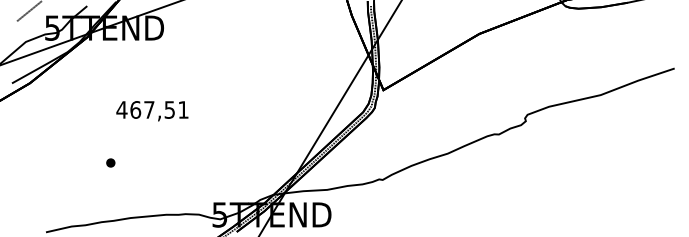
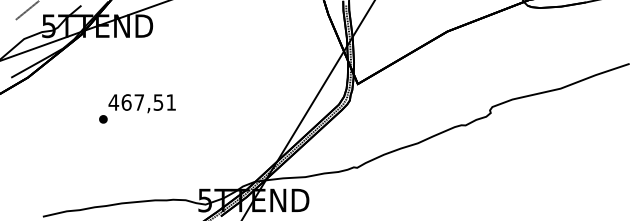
part: (110, 162) -> (103, 118), moved

